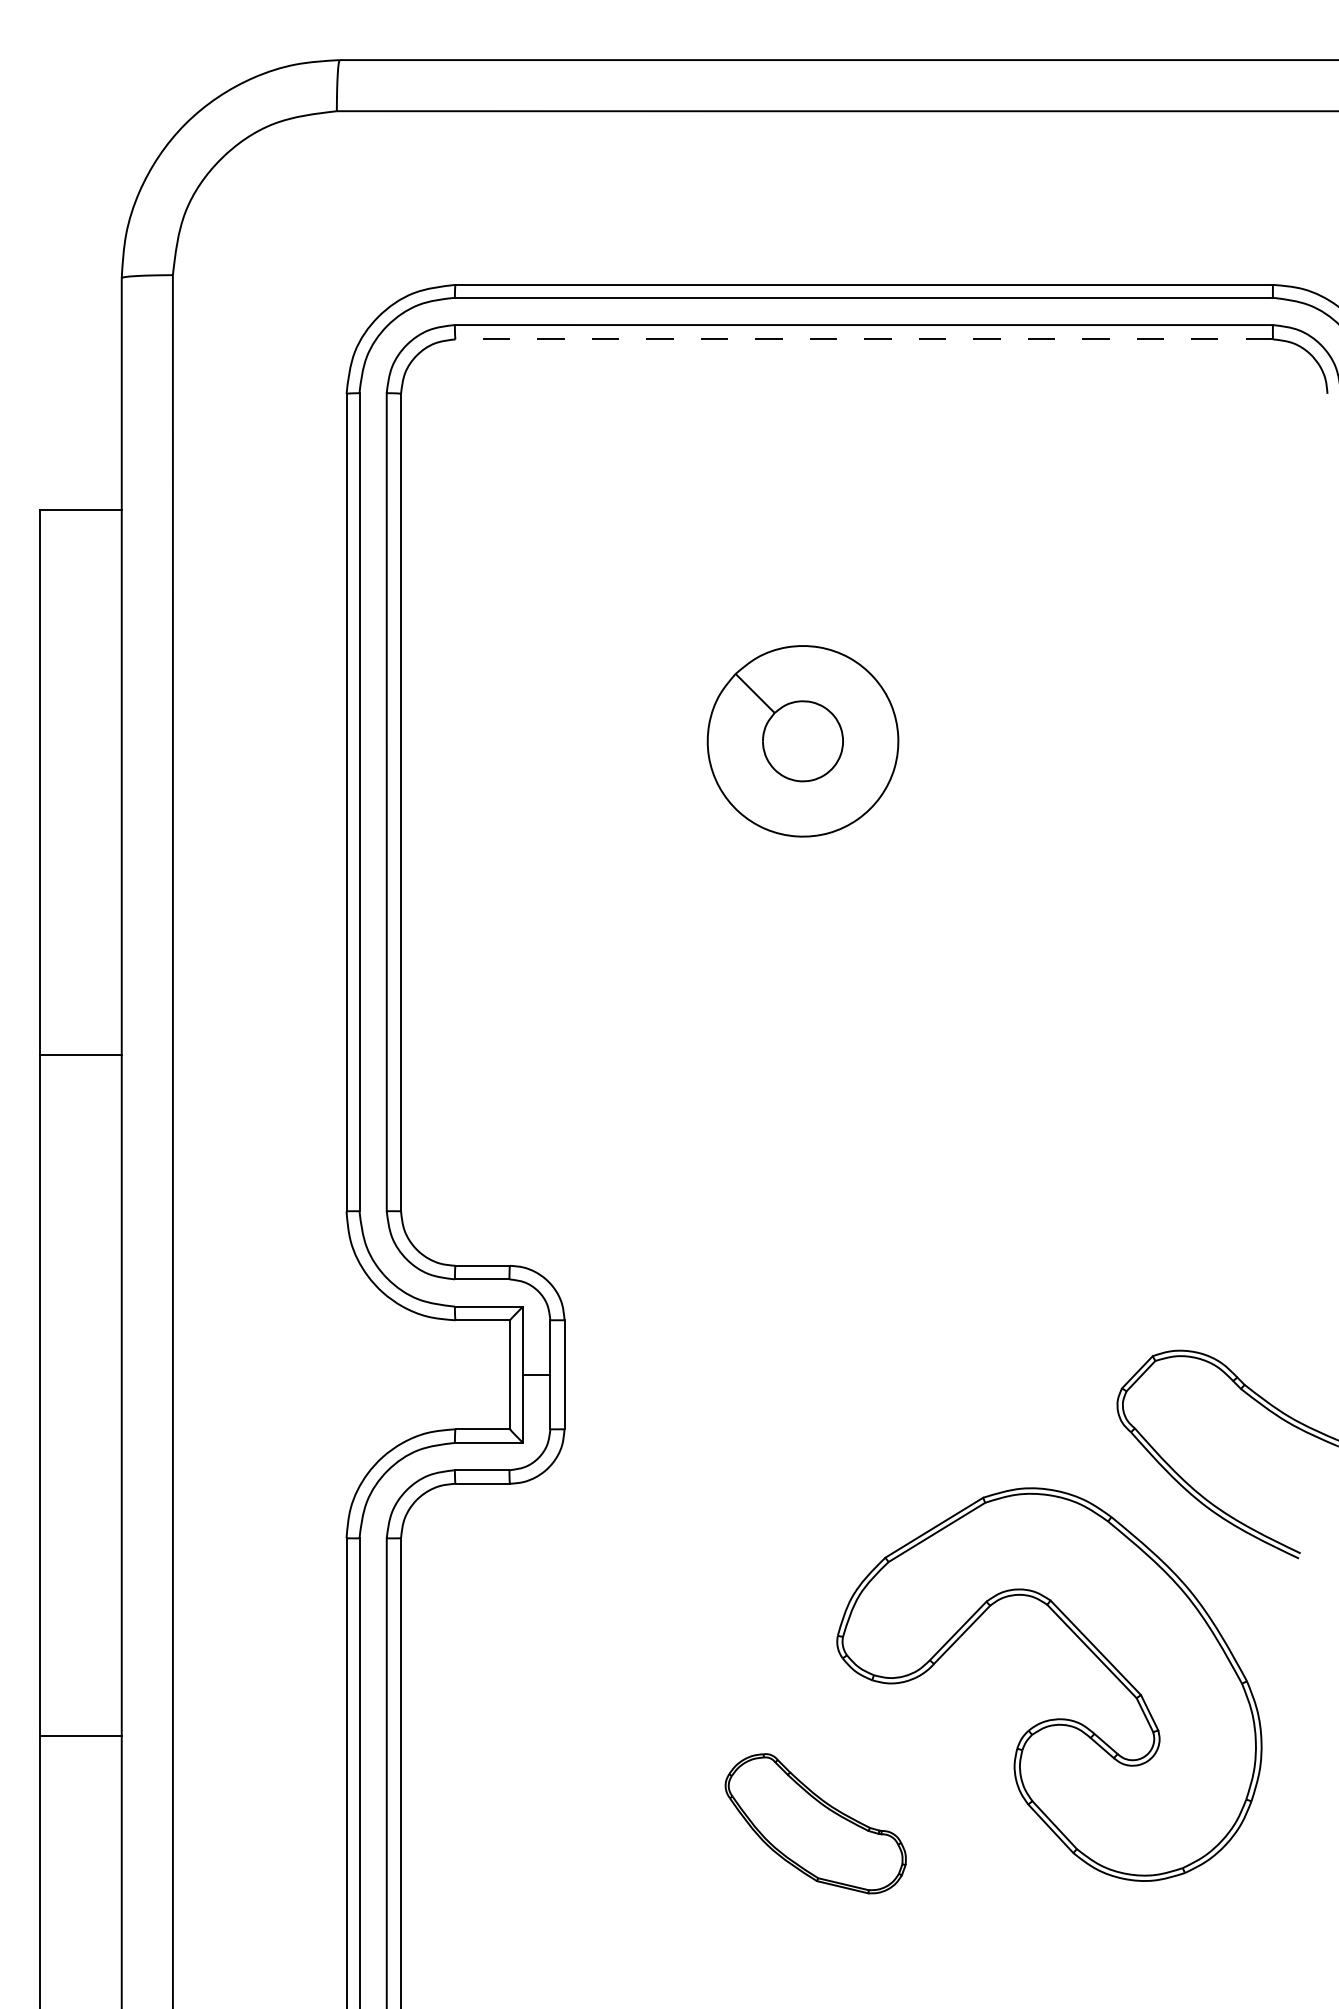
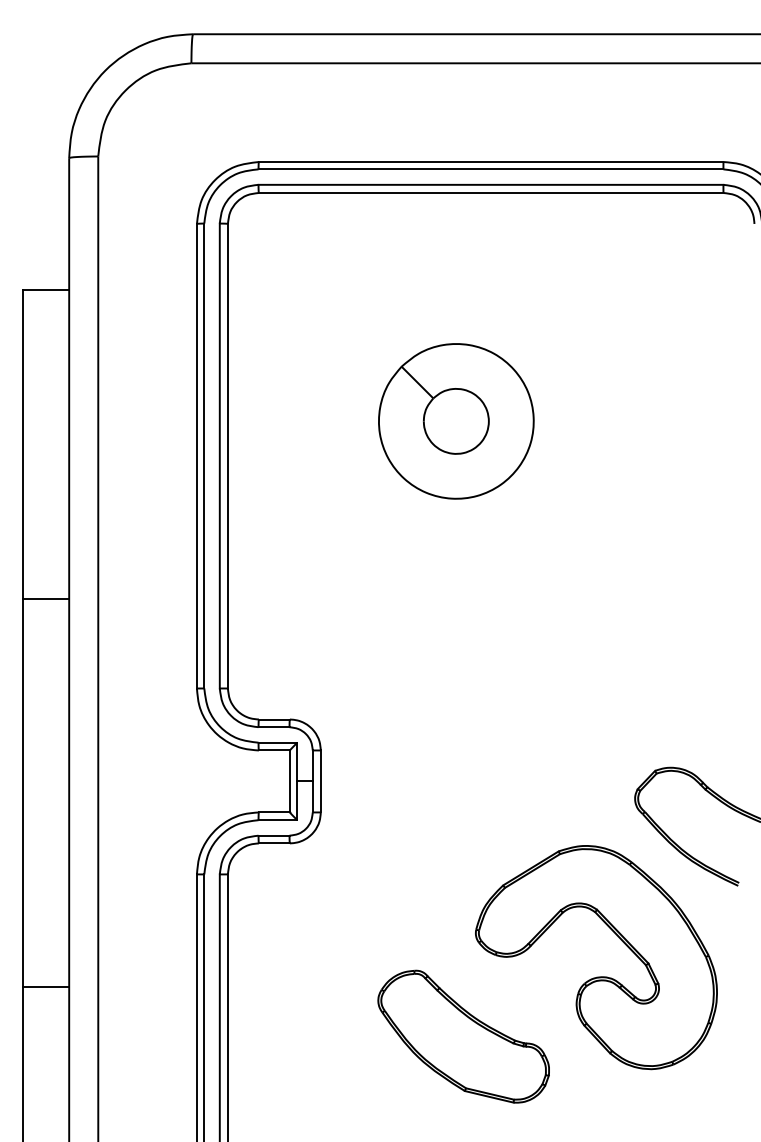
line: (863, 338) -> (490, 192), dashed -> solid
part: (803, 741) -> (456, 421), size x1.43
part: (815, 1823) -> (463, 1036), size x1.67

